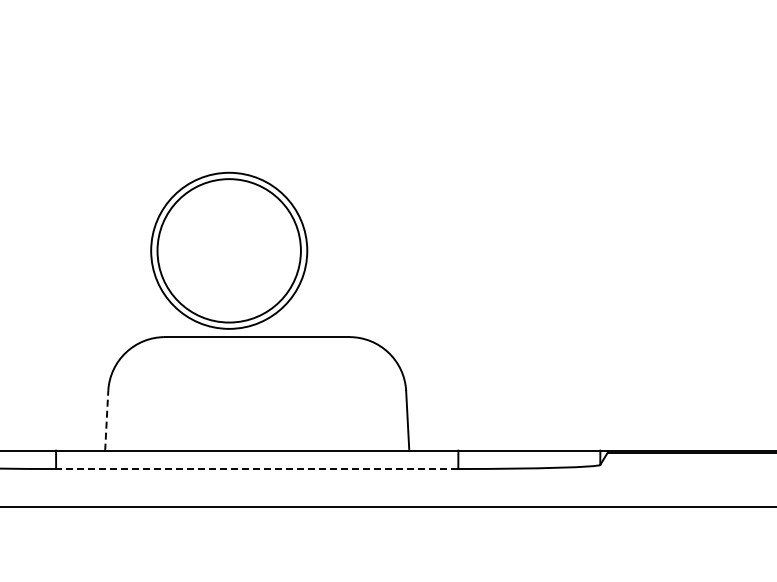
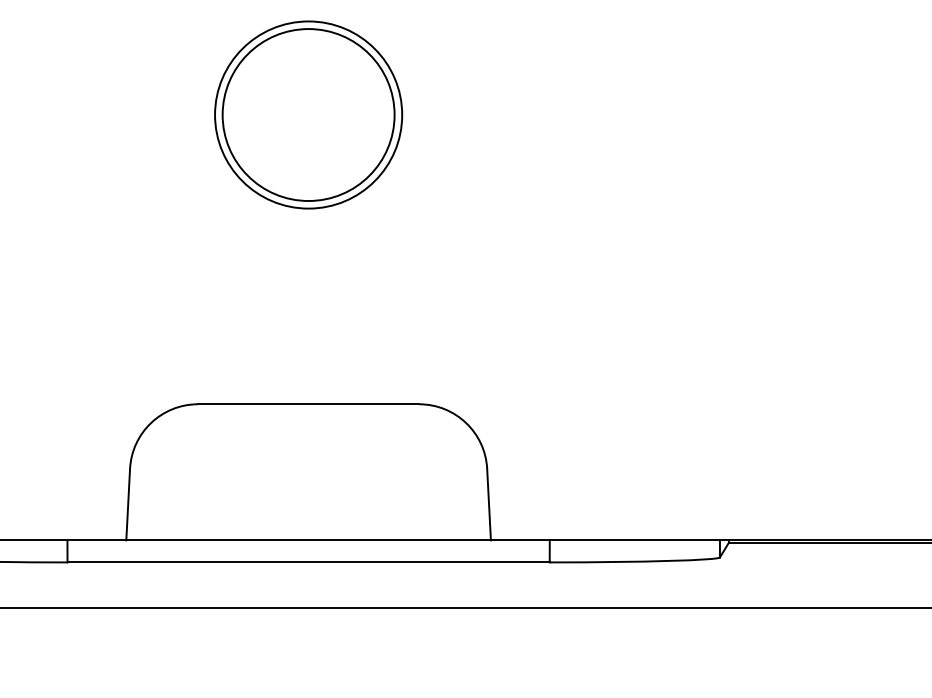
part: (229, 250) -> (308, 114), moved
line: (106, 420) -> (127, 504), dashed -> solid
line: (256, 469) -> (307, 563), dashed -> solid

